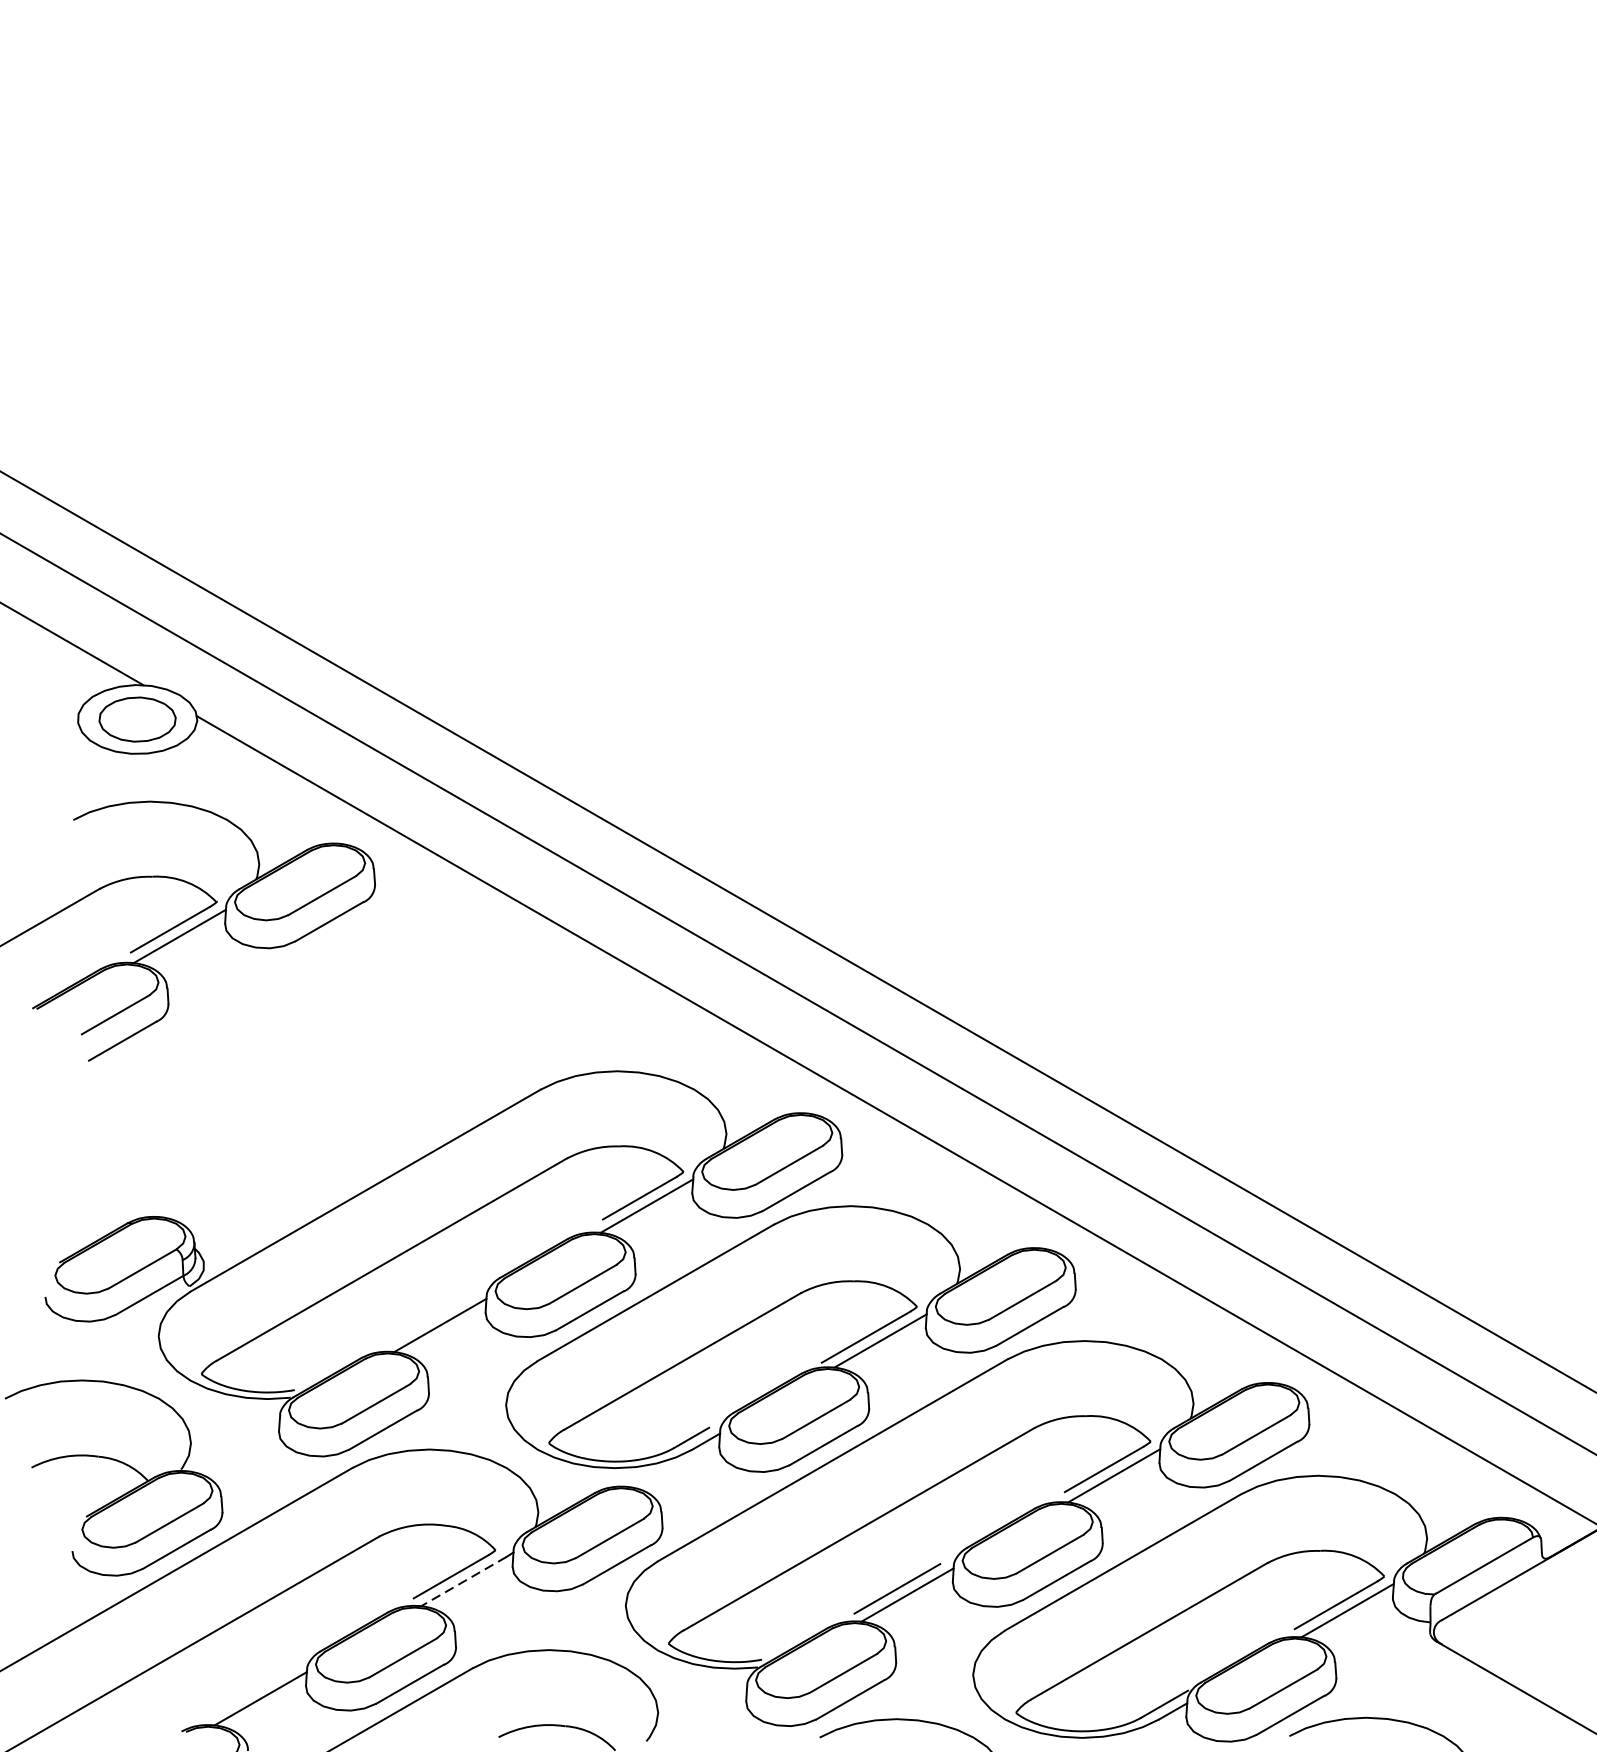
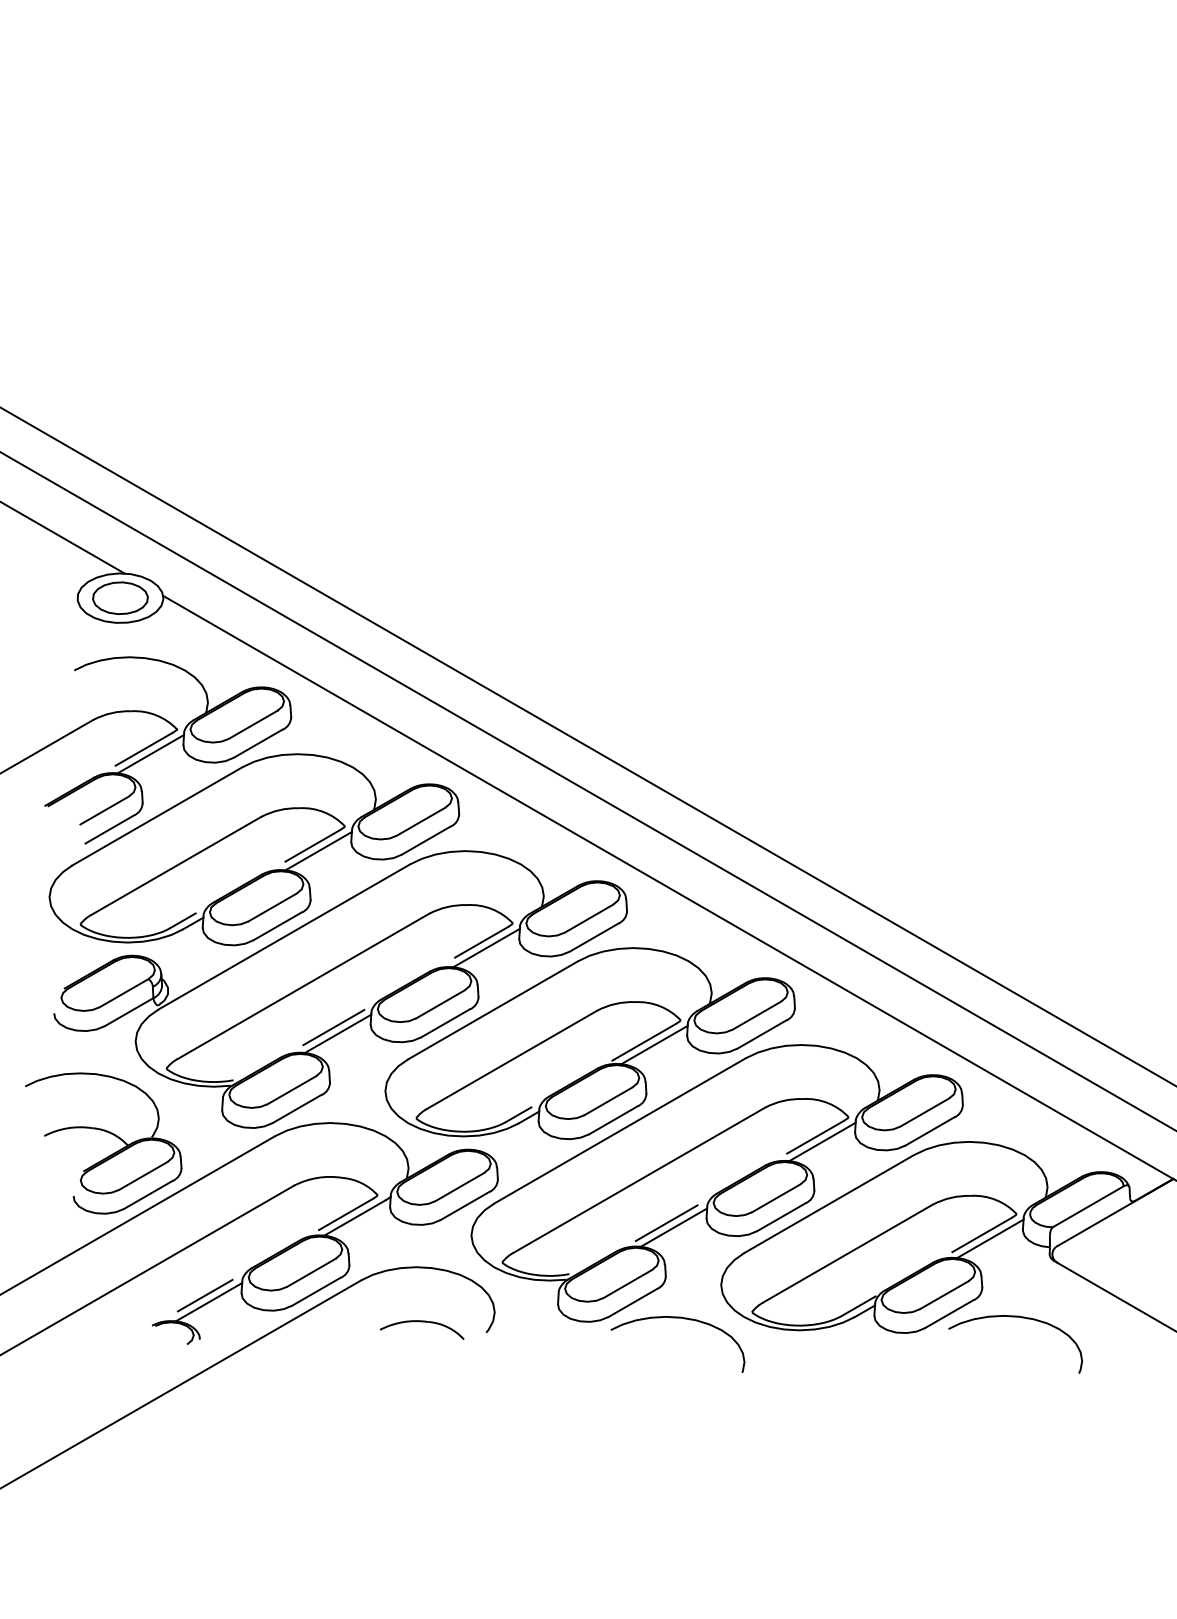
part: (324, 1069) -> (254, 849), added
line: (433, 1316) -> (333, 1027), added
line: (463, 1582) -> (354, 1218), dashed -> solid
line: (254, 1689) -> (204, 1295), added

